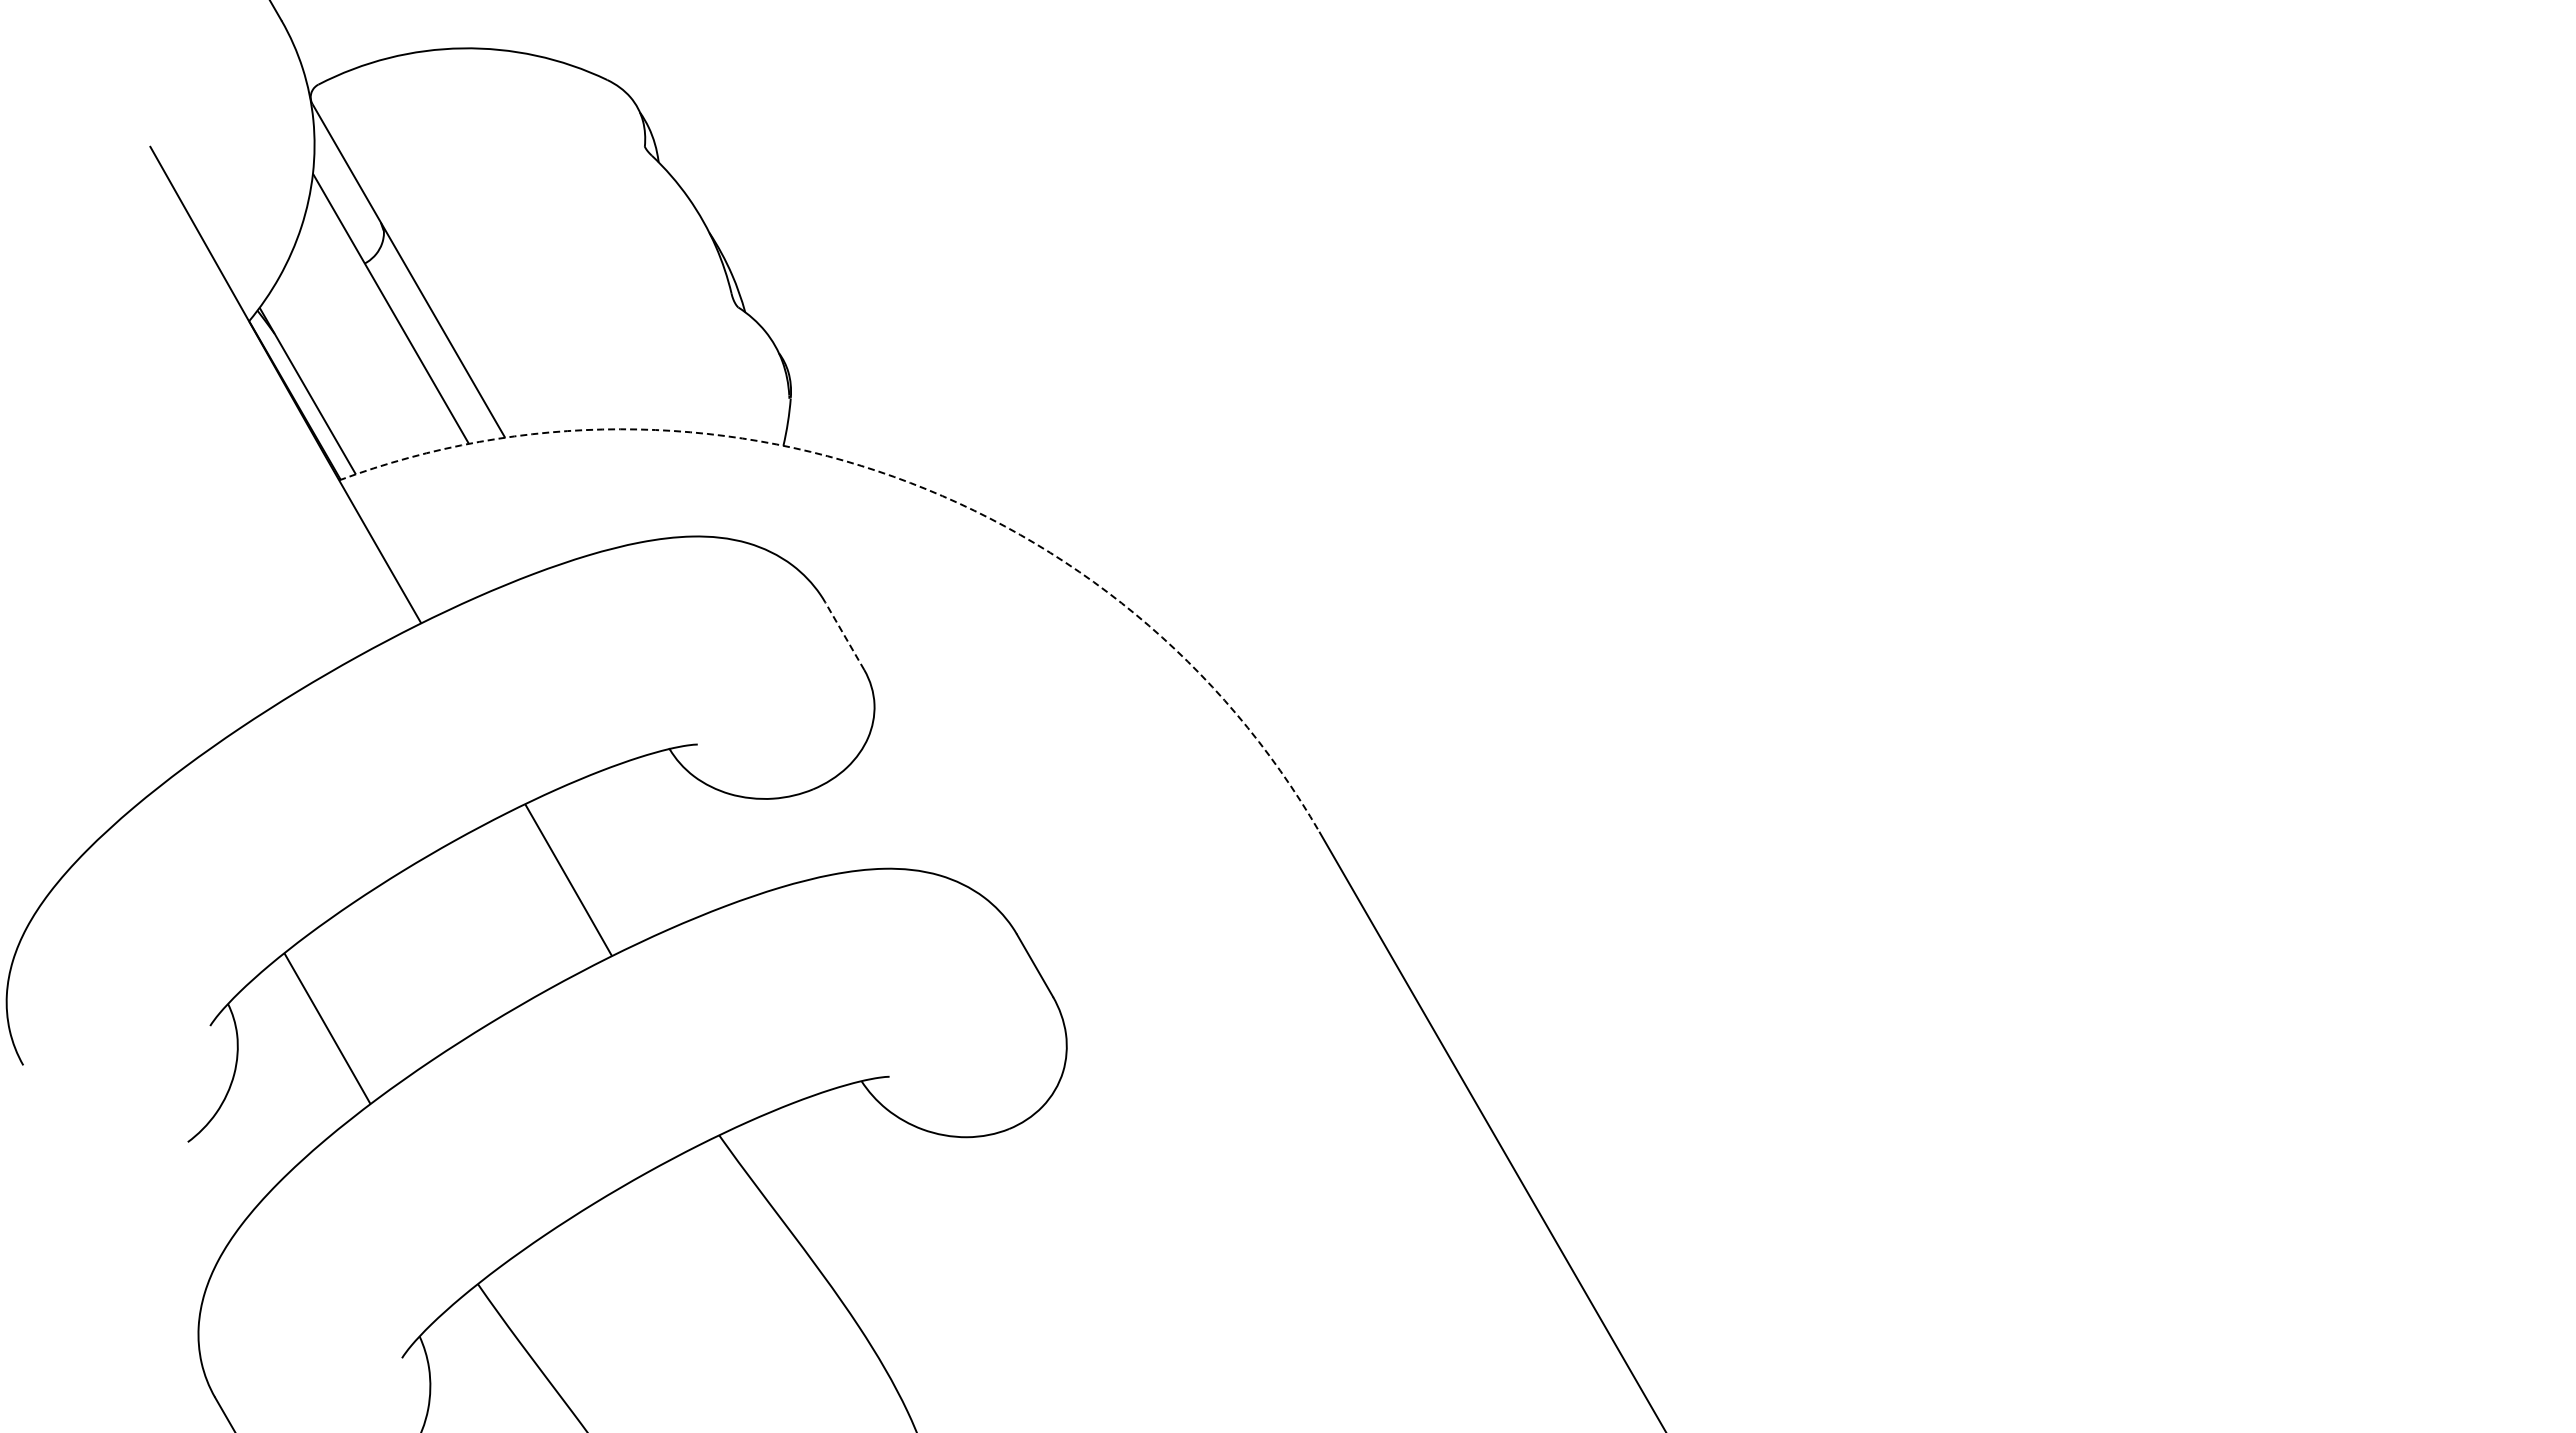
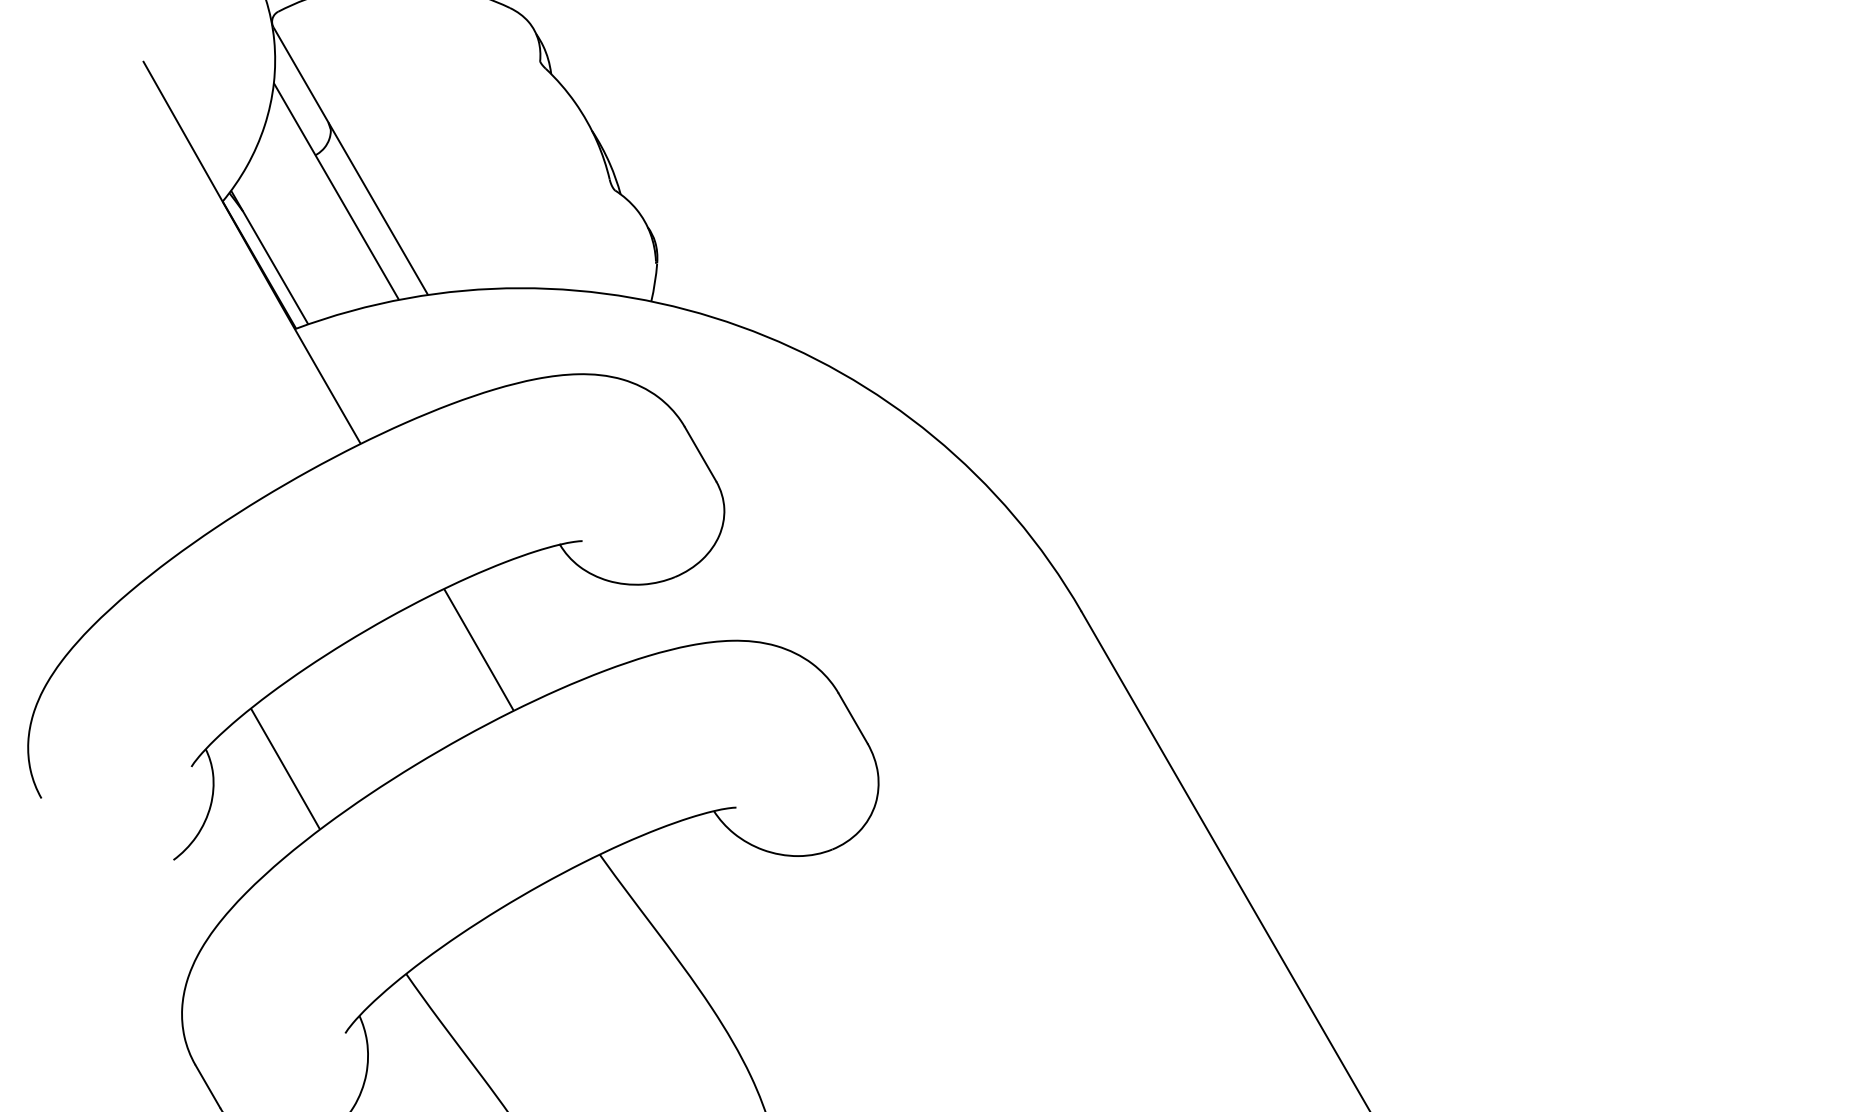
arc: (894, 476) -> (740, 326), dashed -> solid
line: (844, 635) -> (700, 453), dashed -> solid

